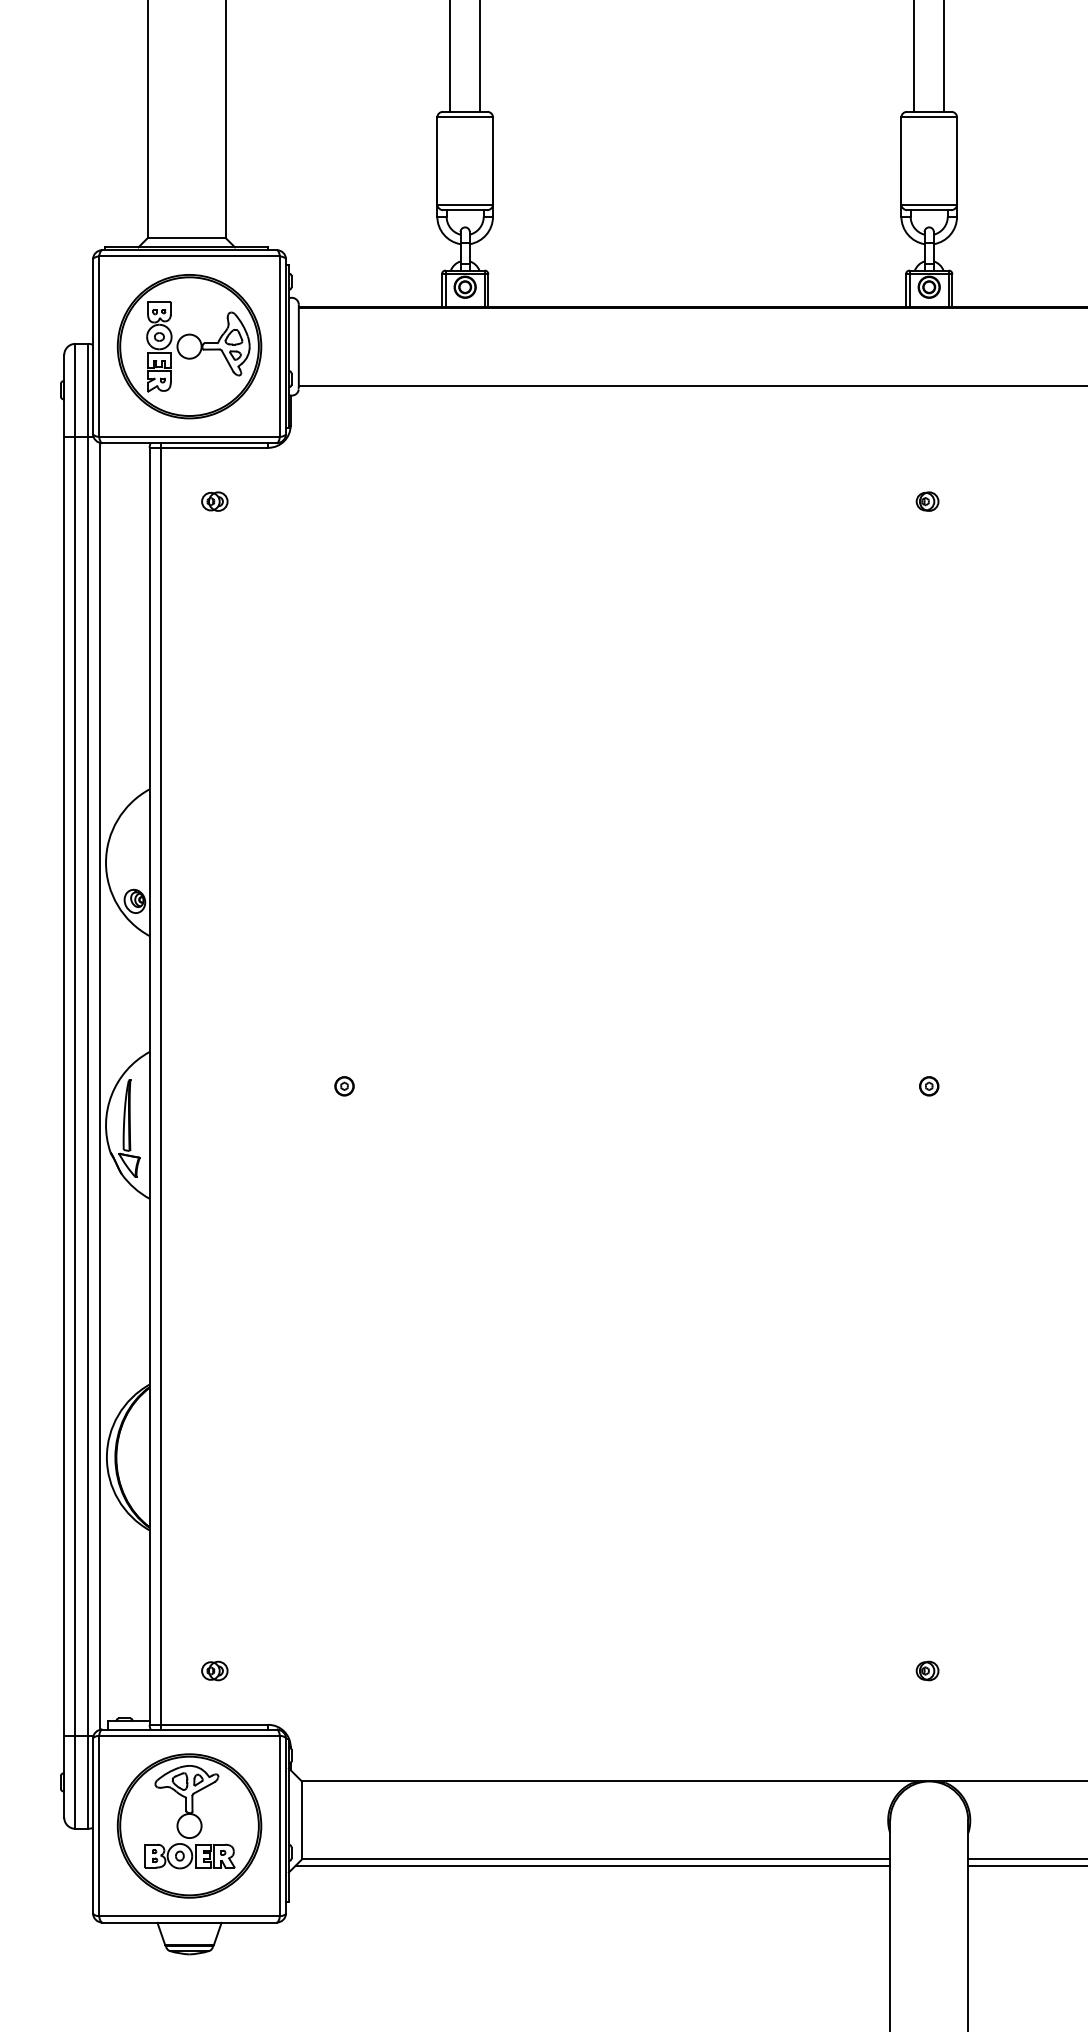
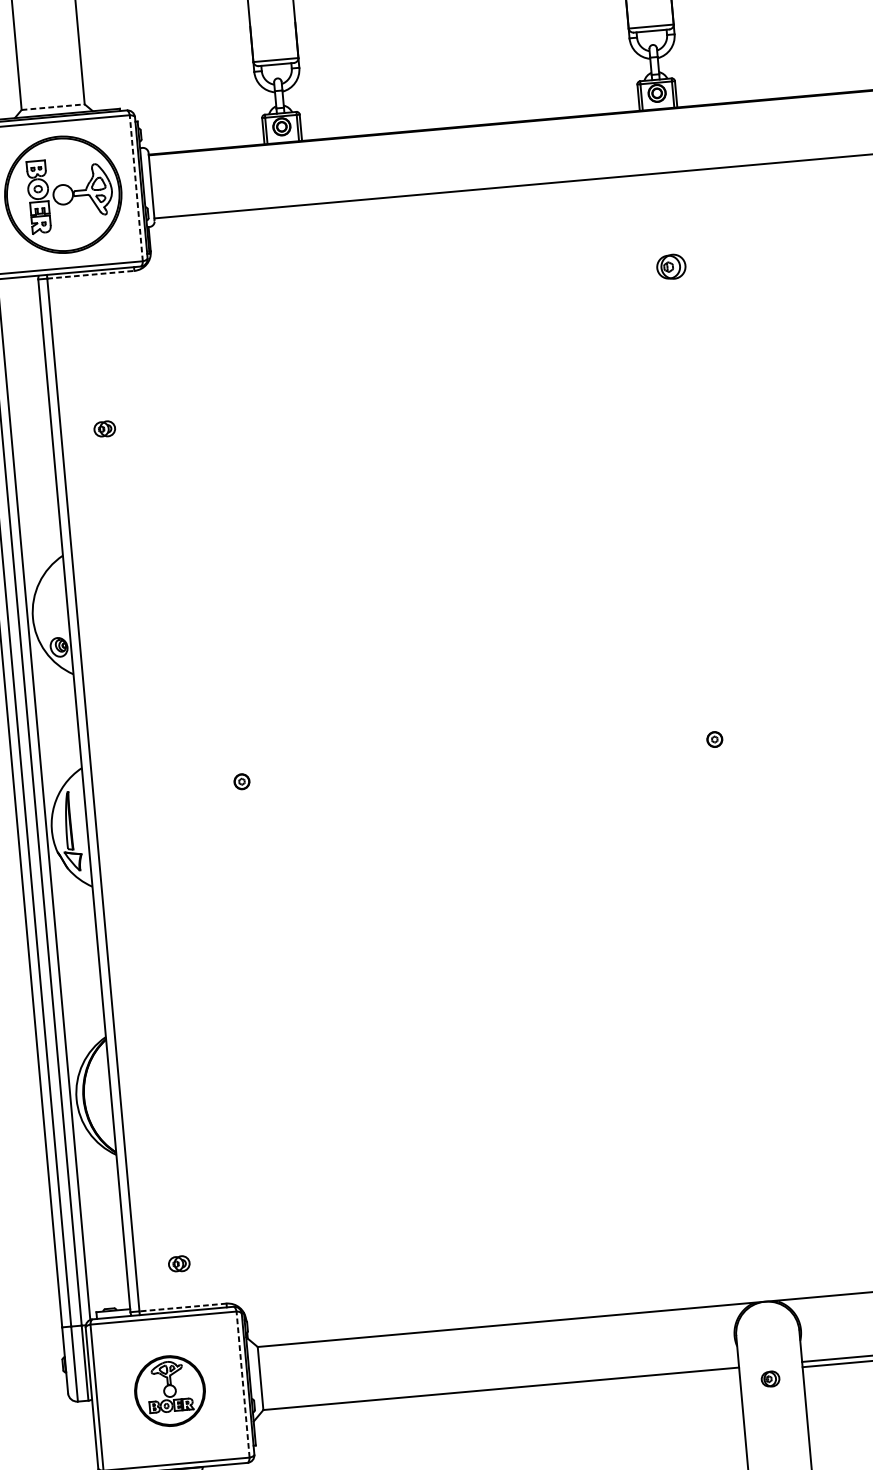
line: (186, 238) -> (53, 107), solid -> dashed
line: (279, 346) -> (136, 188), solid -> dashed
line: (214, 447) -> (90, 274), solid -> dashed
part: (214, 501) -> (104, 428), moved
part: (927, 501) -> (671, 266), size x1.6
part: (927, 1670) -> (770, 1378), moved
line: (214, 1724) -> (182, 1307), solid -> dashed
part: (189, 1825) -> (169, 1390), size x0.6
line: (279, 1825) -> (242, 1384), solid -> dashed
line: (592, 1865) -> (498, 1393), removed

